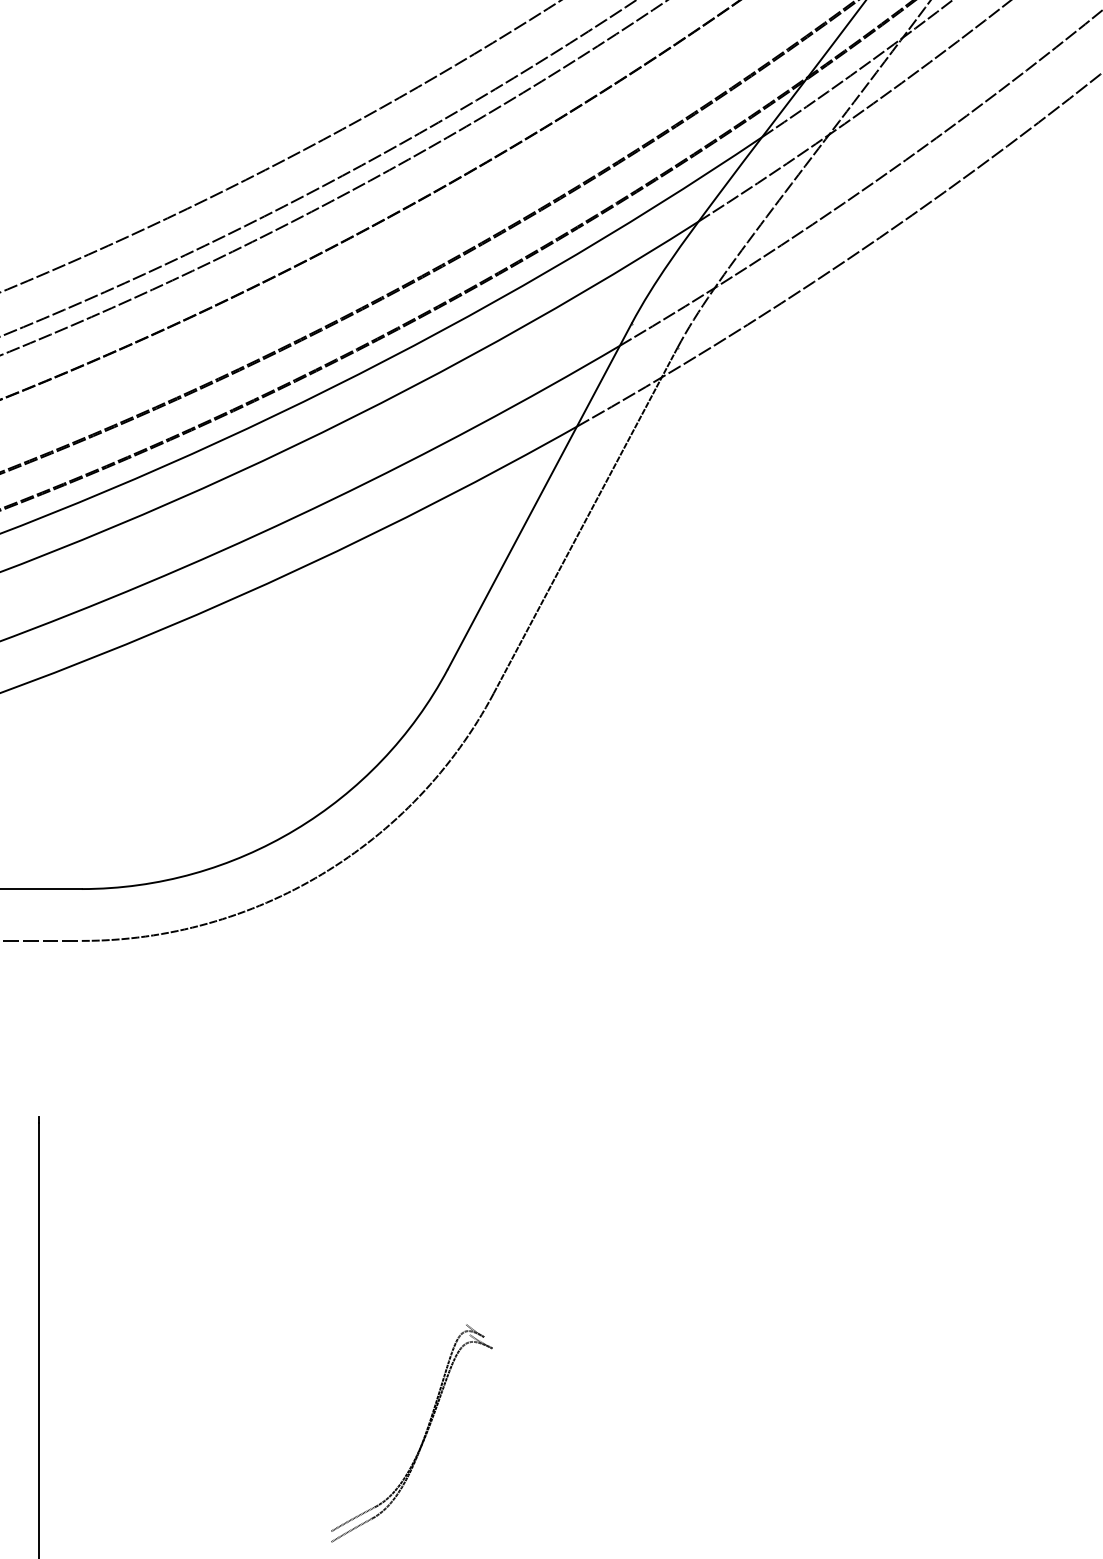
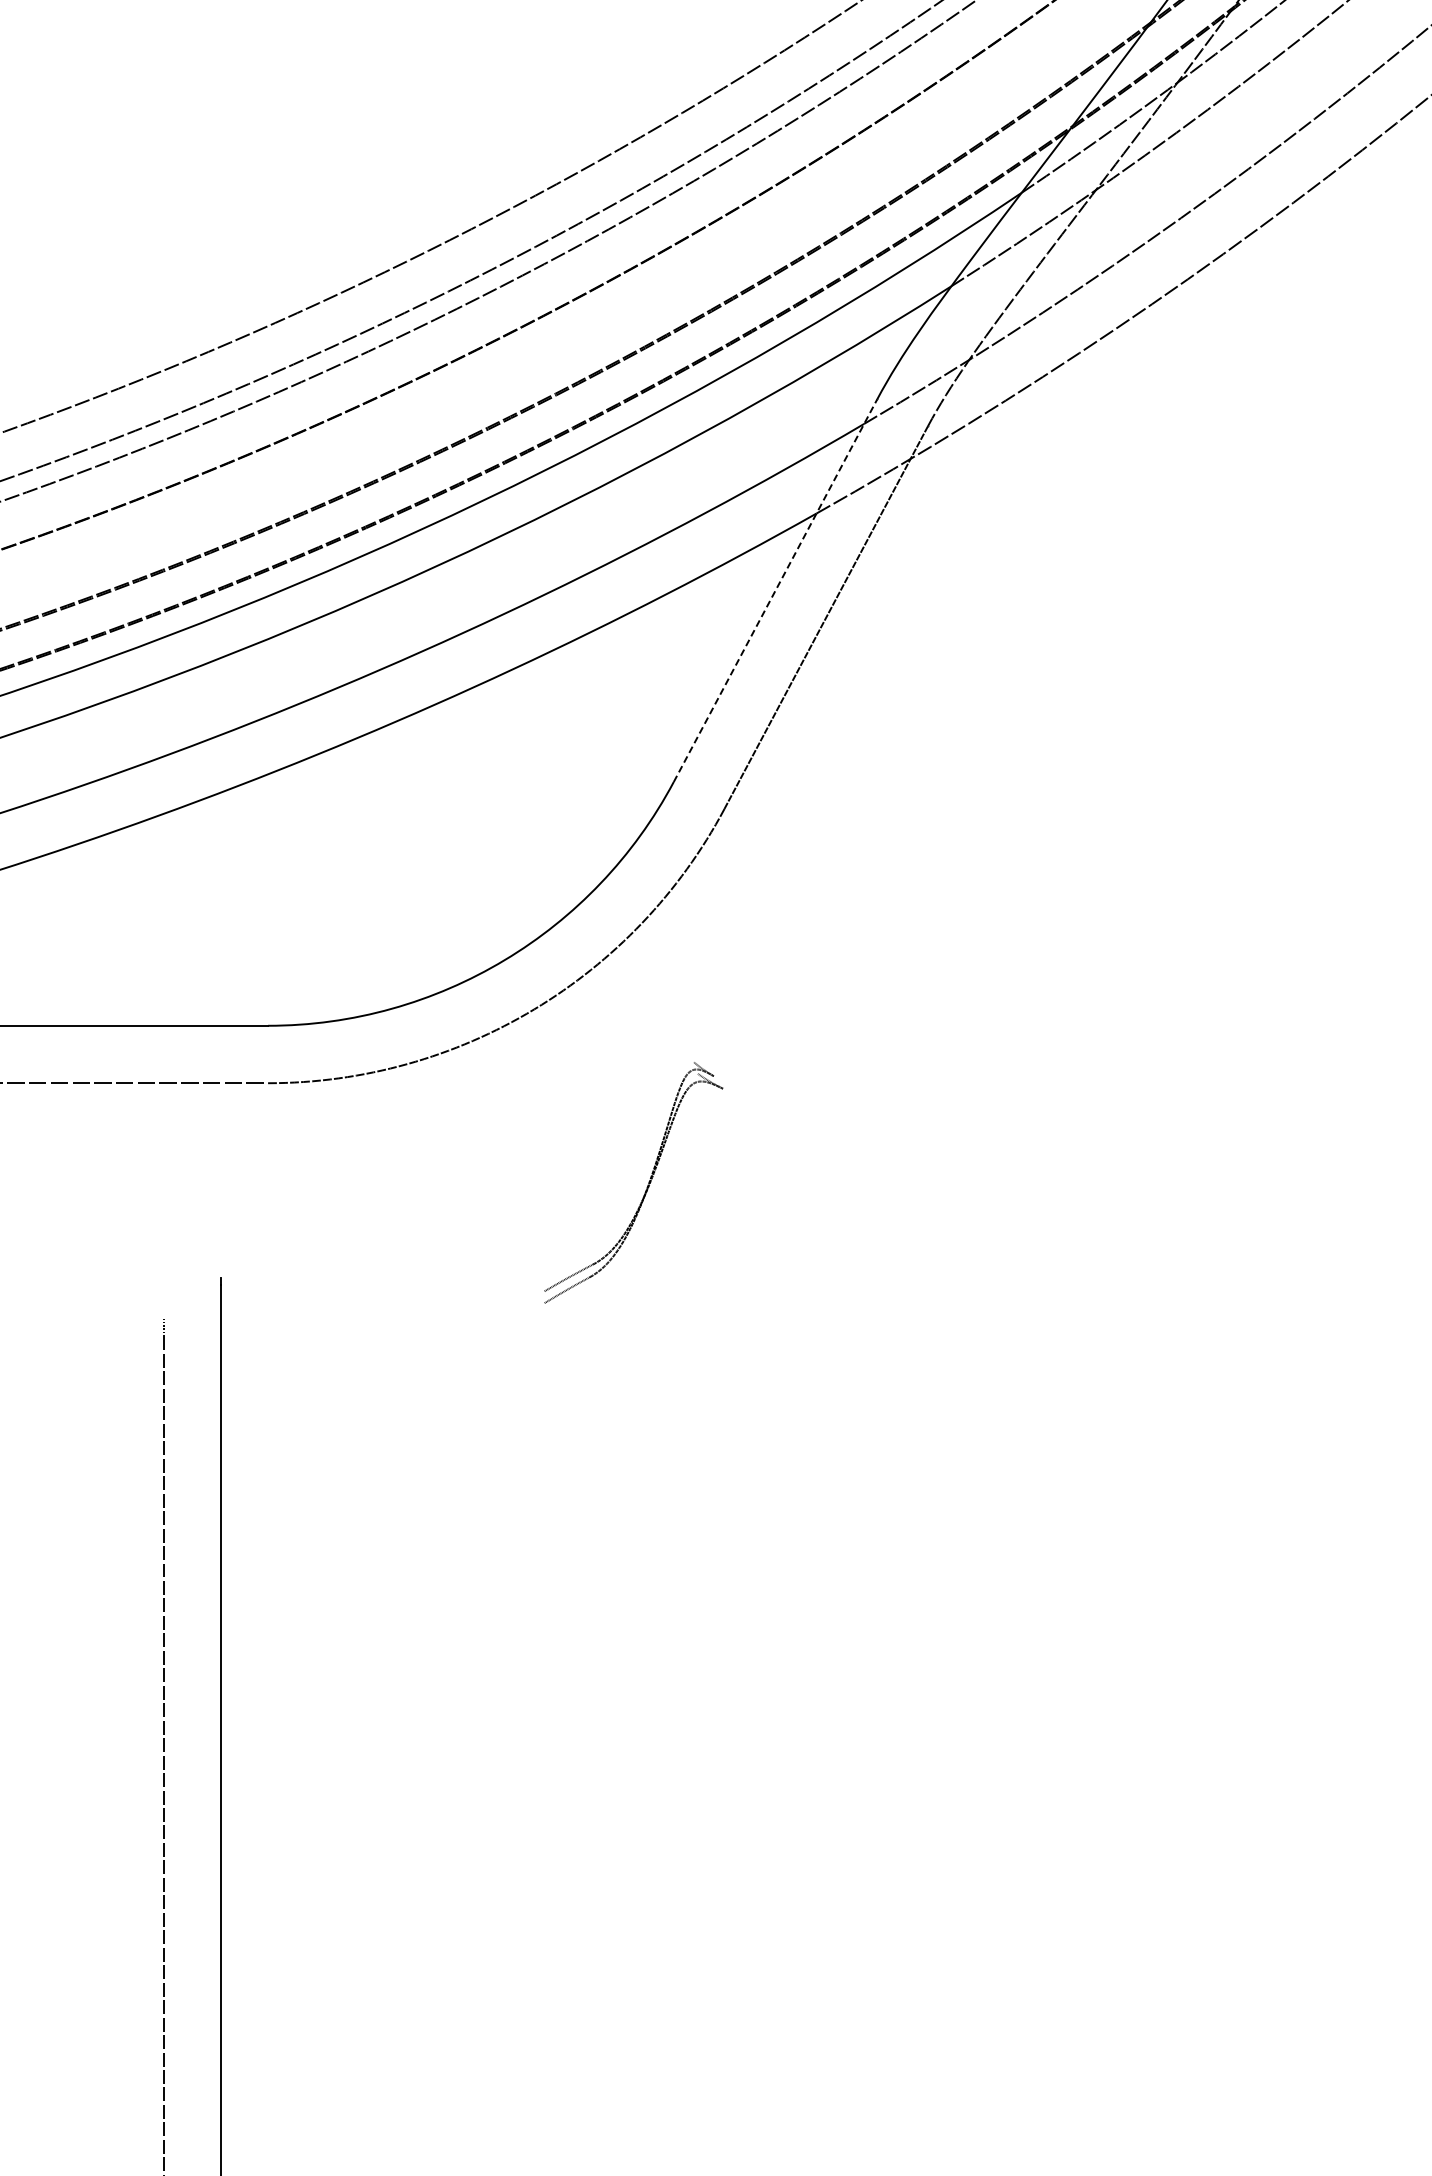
line: (539, 496) -> (775, 590), solid -> dashed
part: (423, 1437) -> (646, 1187), moved

